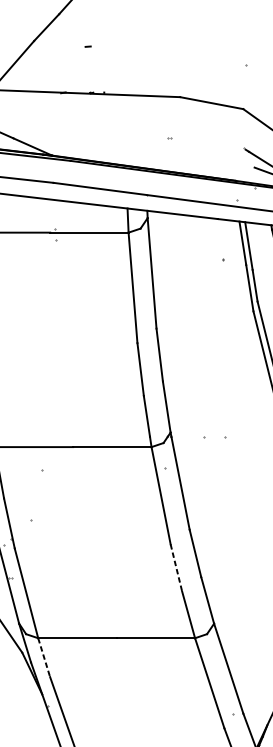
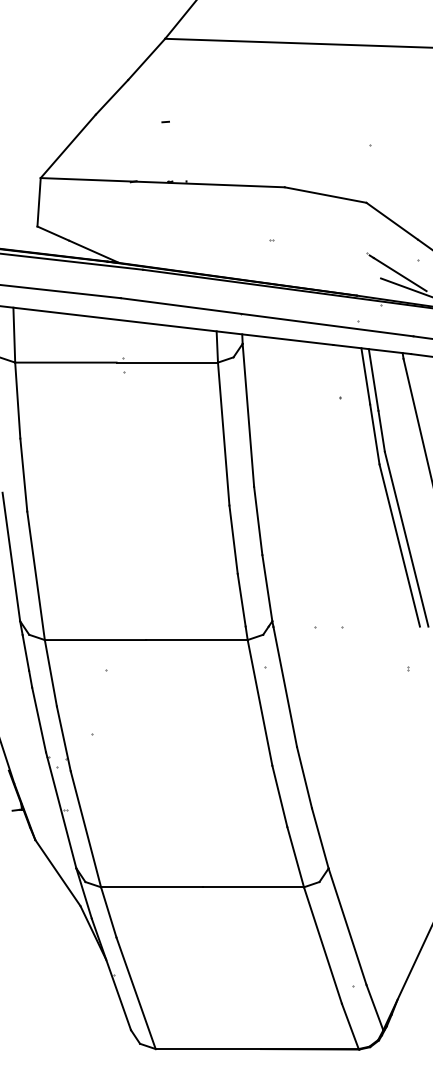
line: (176, 568) -> (279, 796), dashed -> solid
line: (43, 657) -> (108, 912), dashed -> solid

